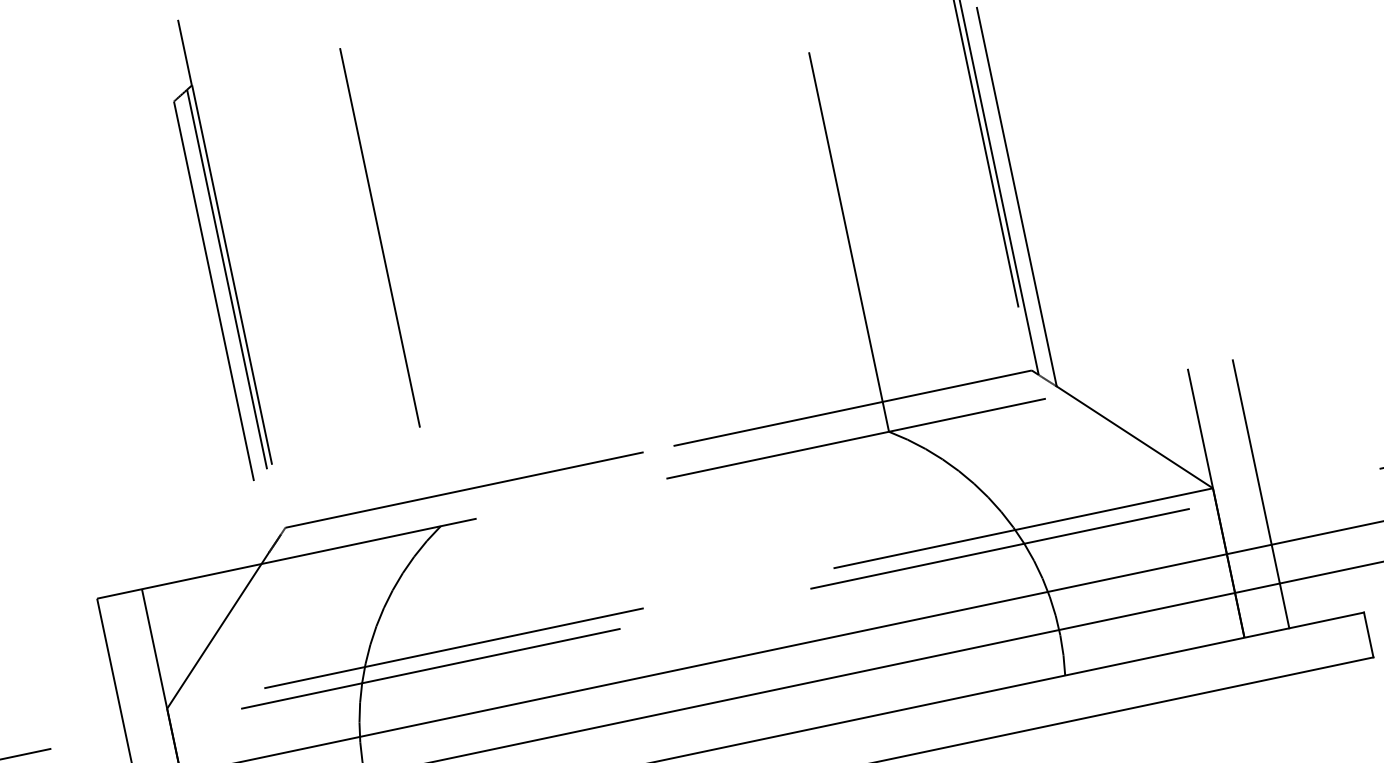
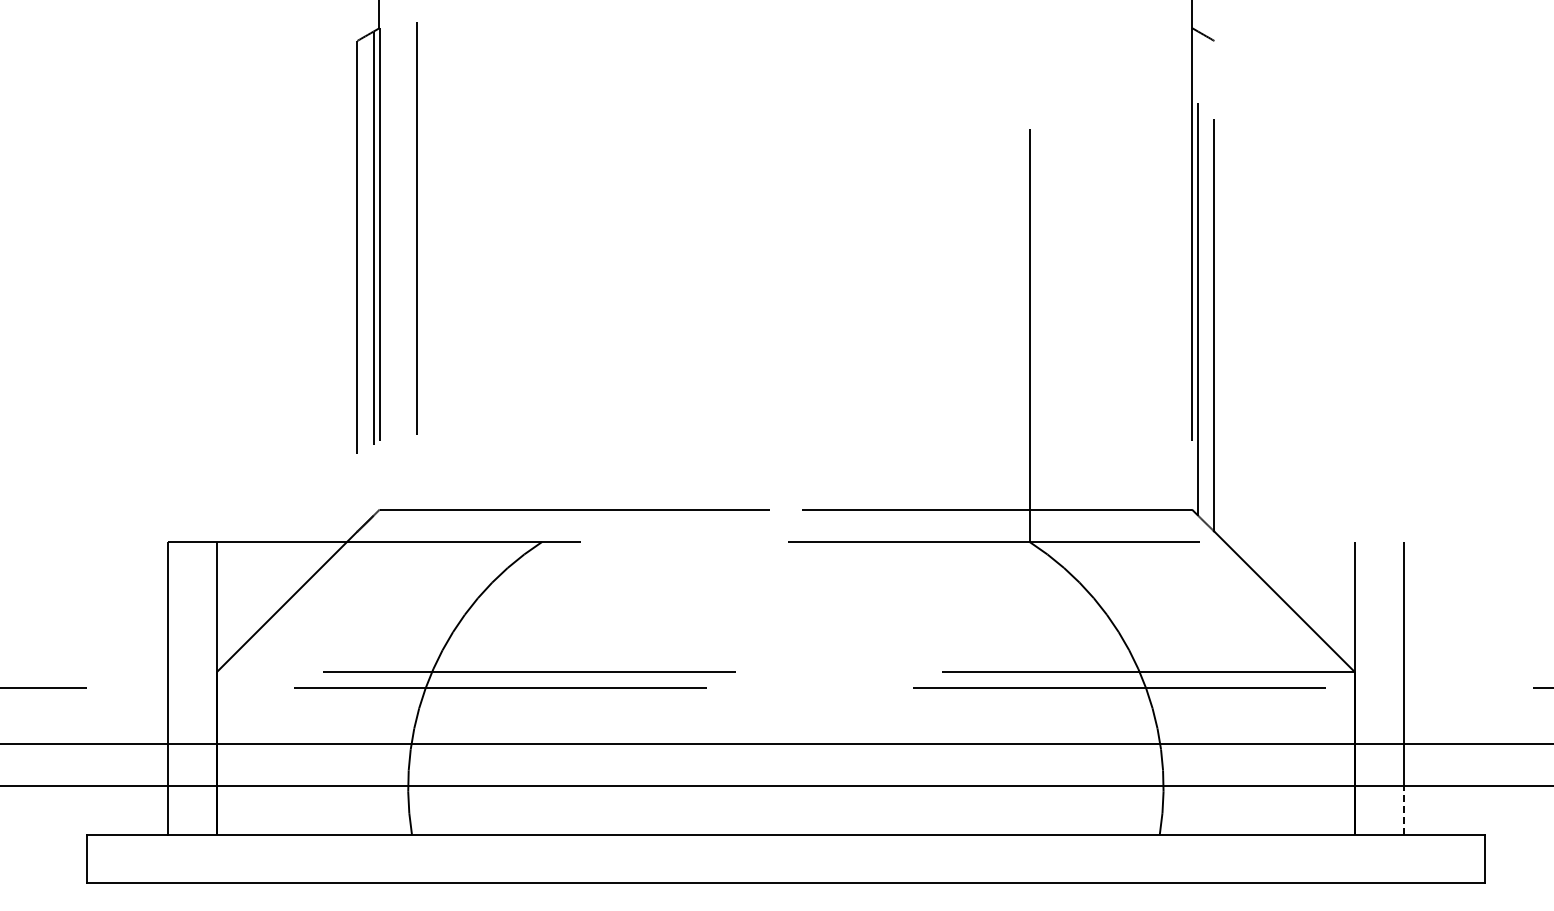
line: (379, 238) -> (416, 228), moved
line: (1284, 605) -> (1403, 809), solid -> dashed

